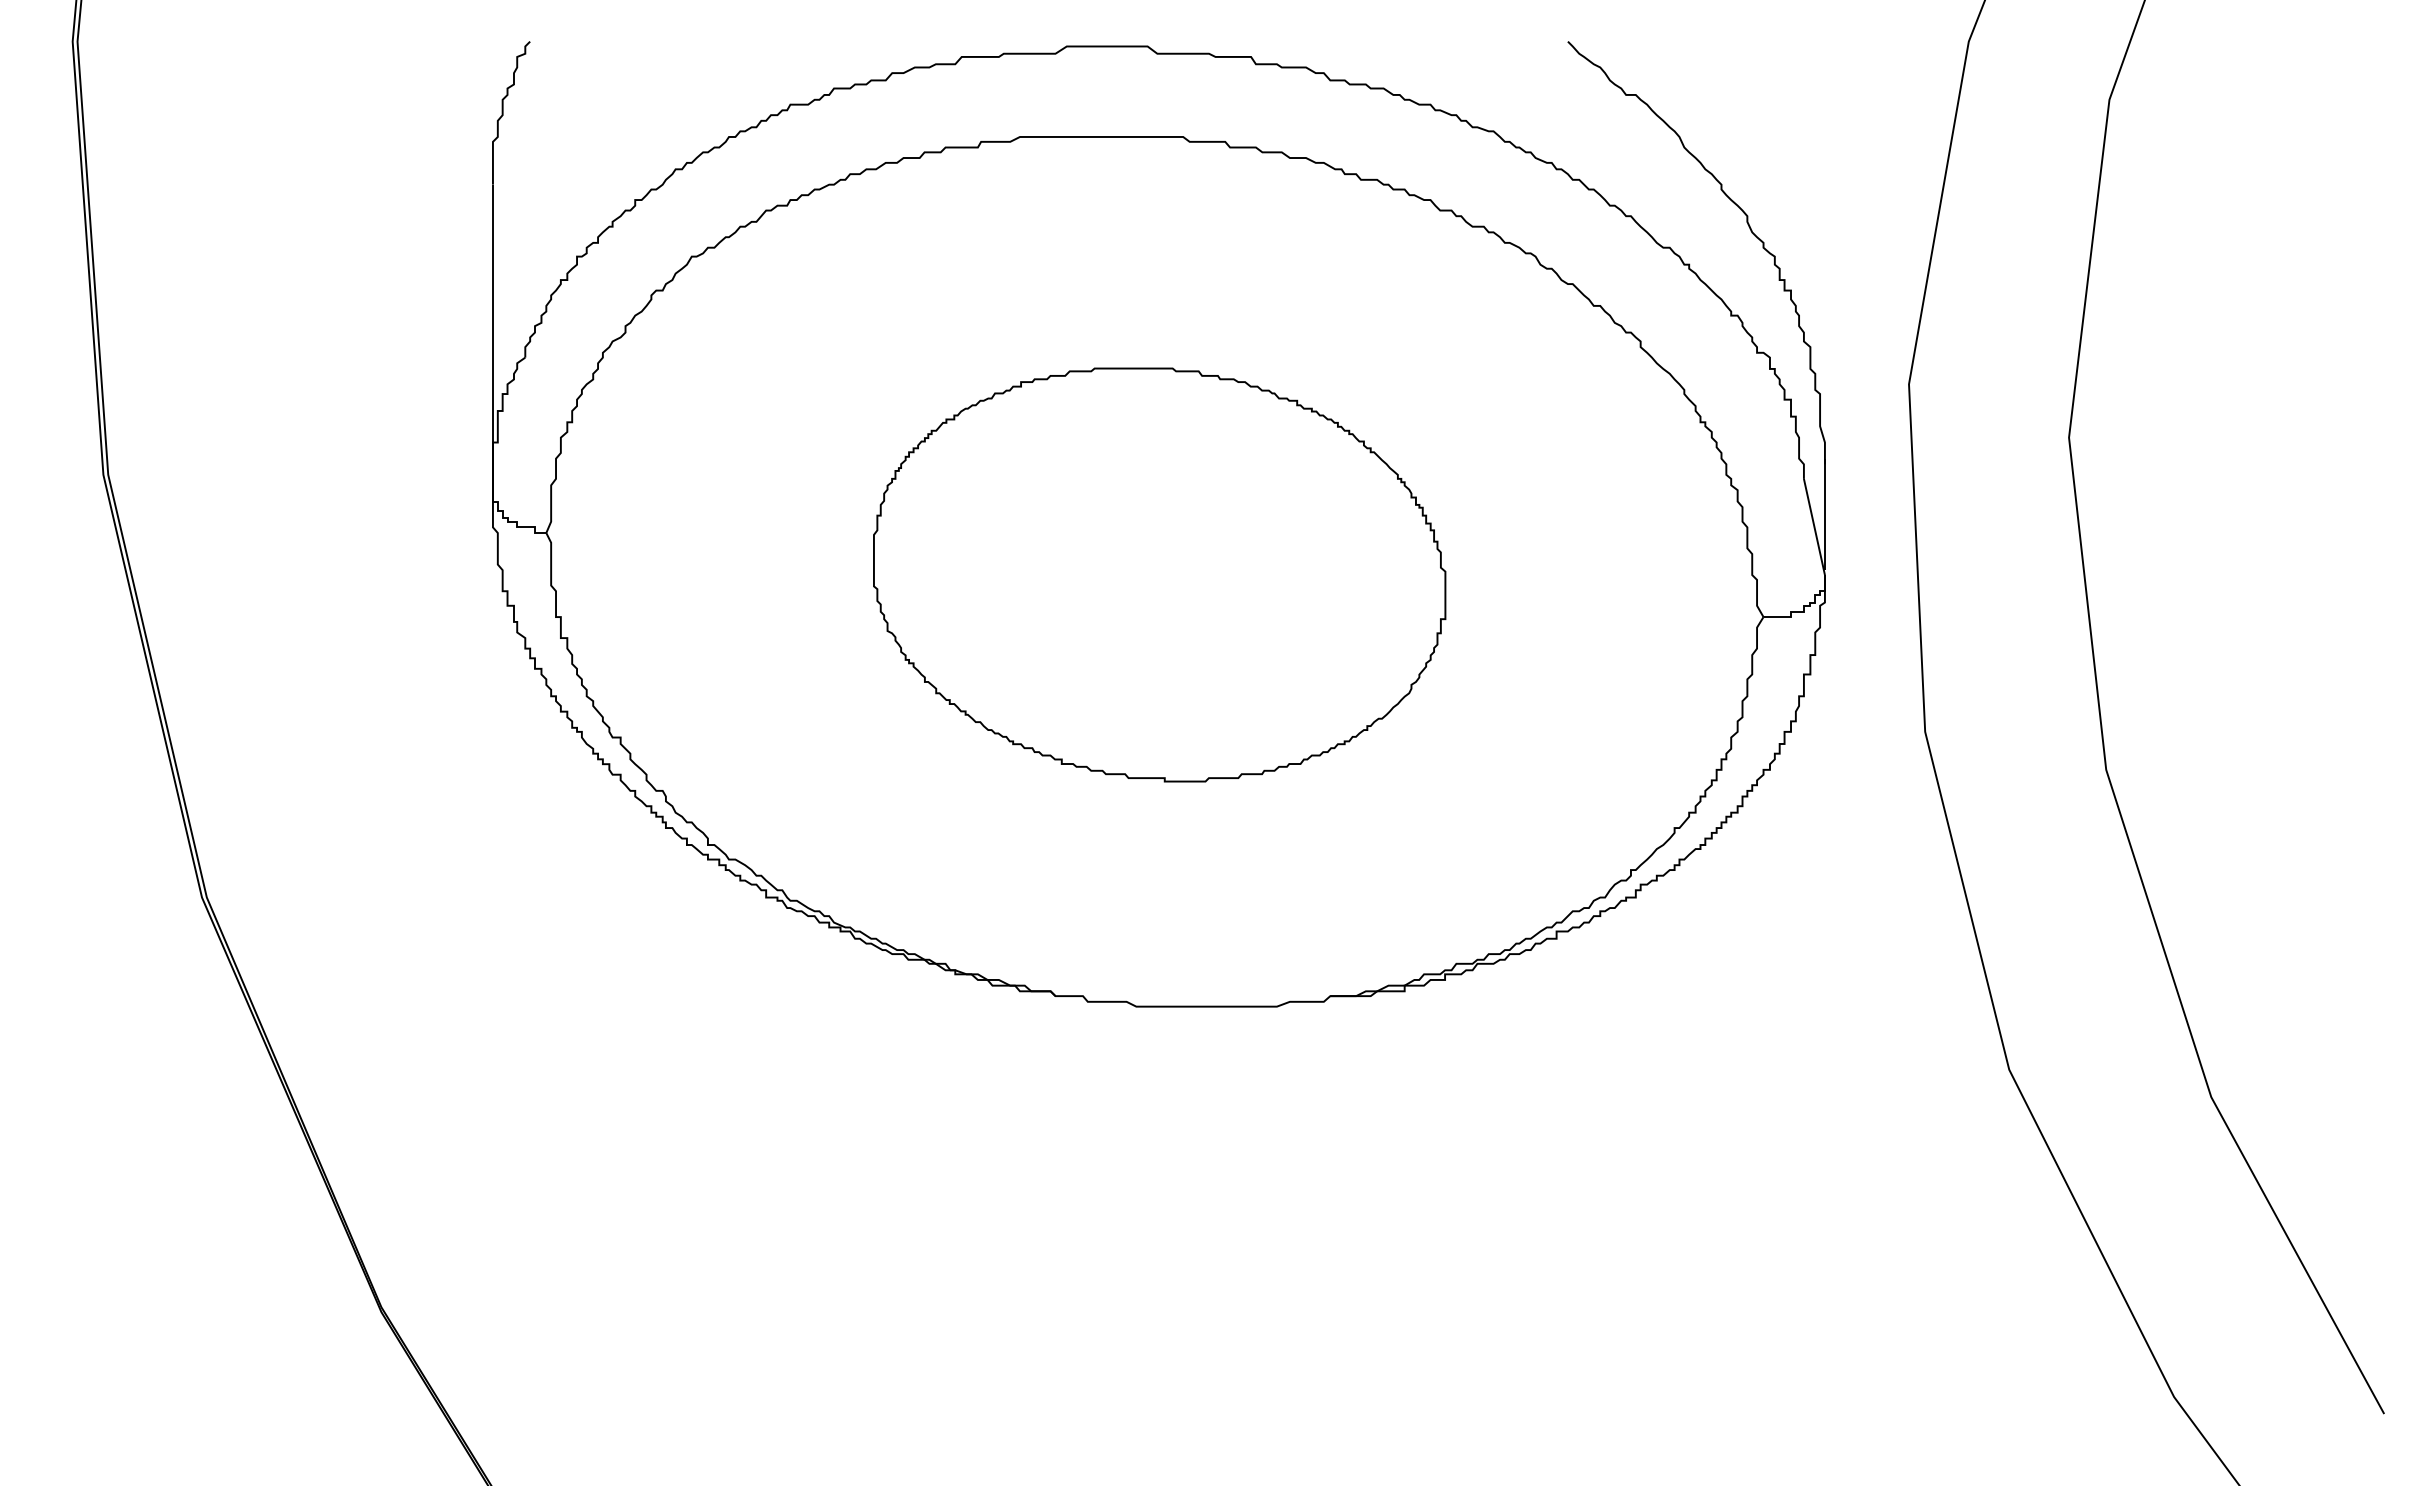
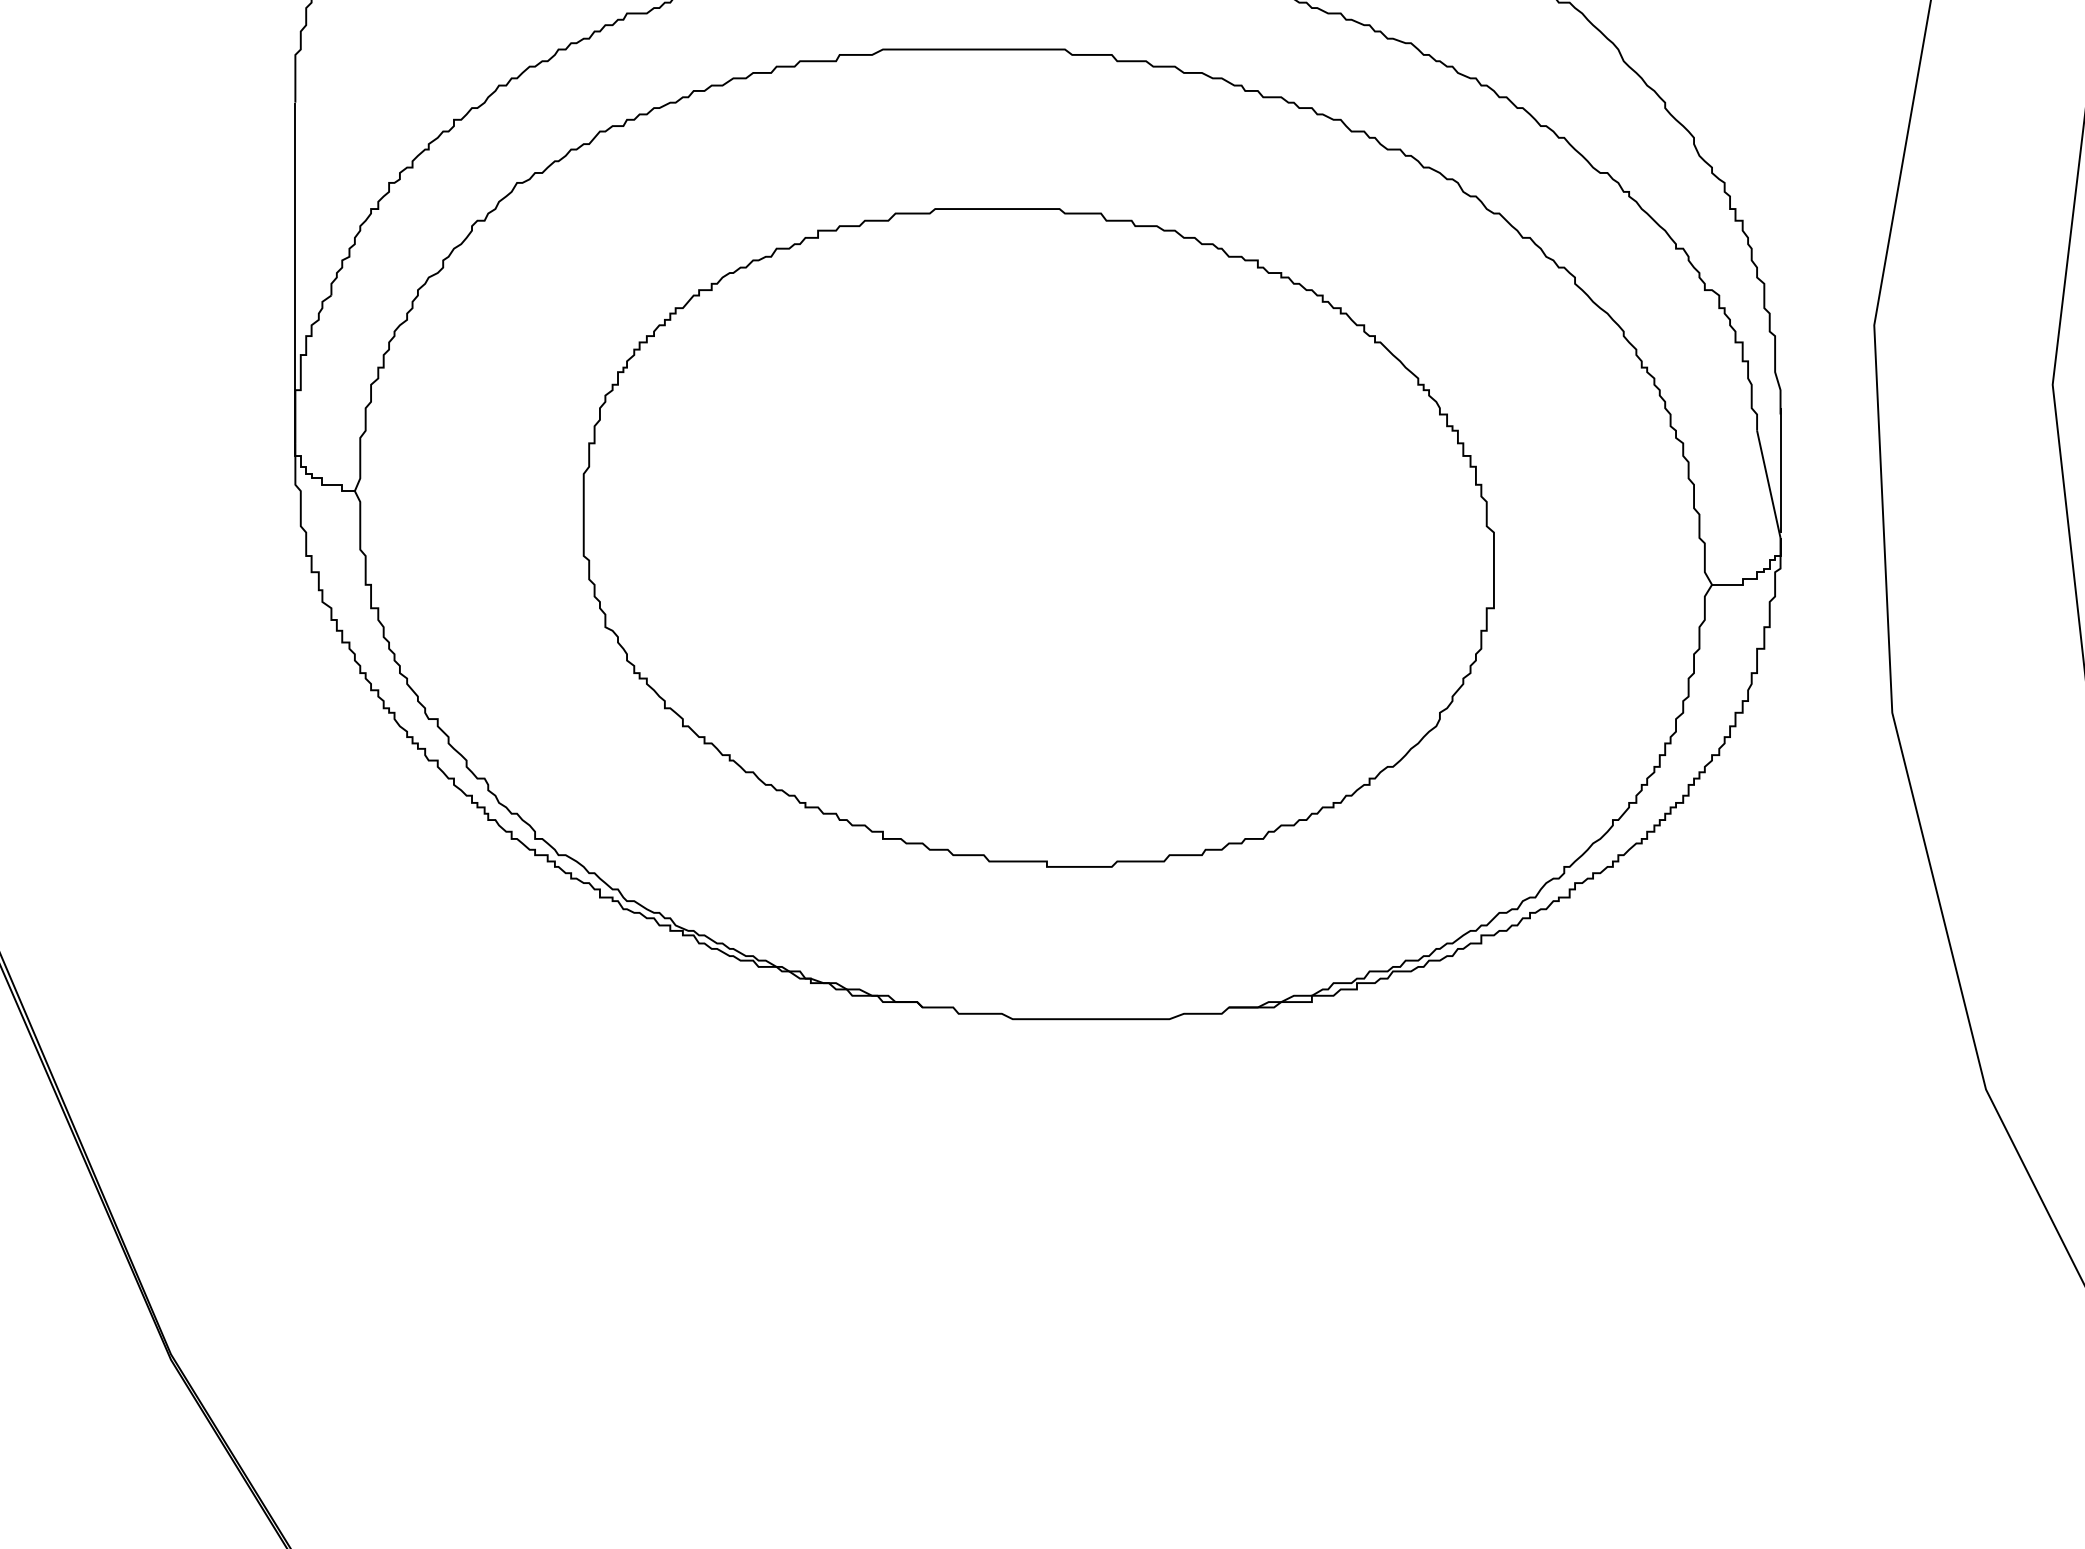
part: (1159, 574) -> (1038, 537), size x1.43

